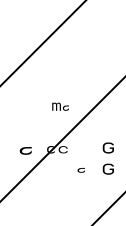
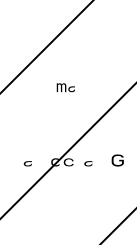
part: (60, 106) -> (65, 87), moved
part: (25, 150) -> (27, 163), size x0.62
part: (108, 169) -> (117, 183), removed
part: (81, 170) -> (88, 163), moved

